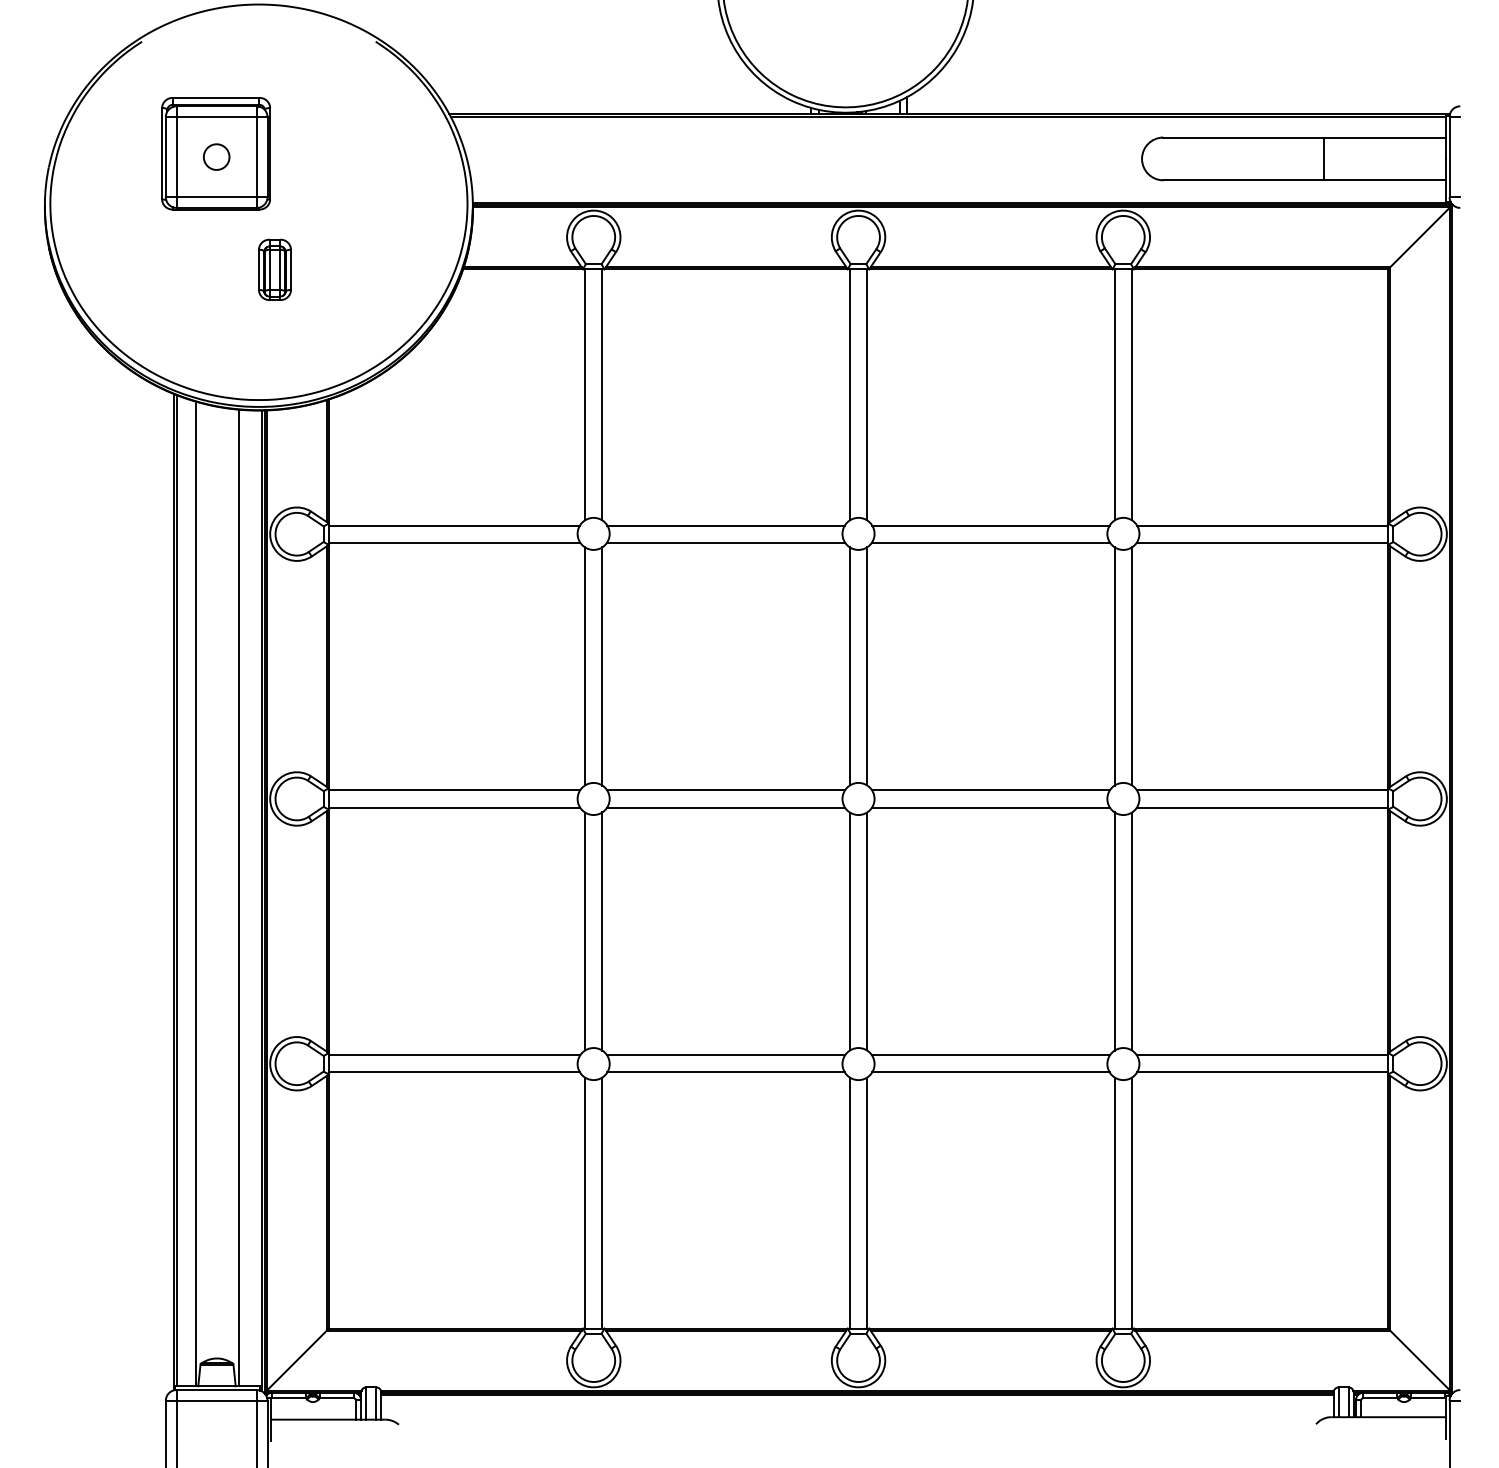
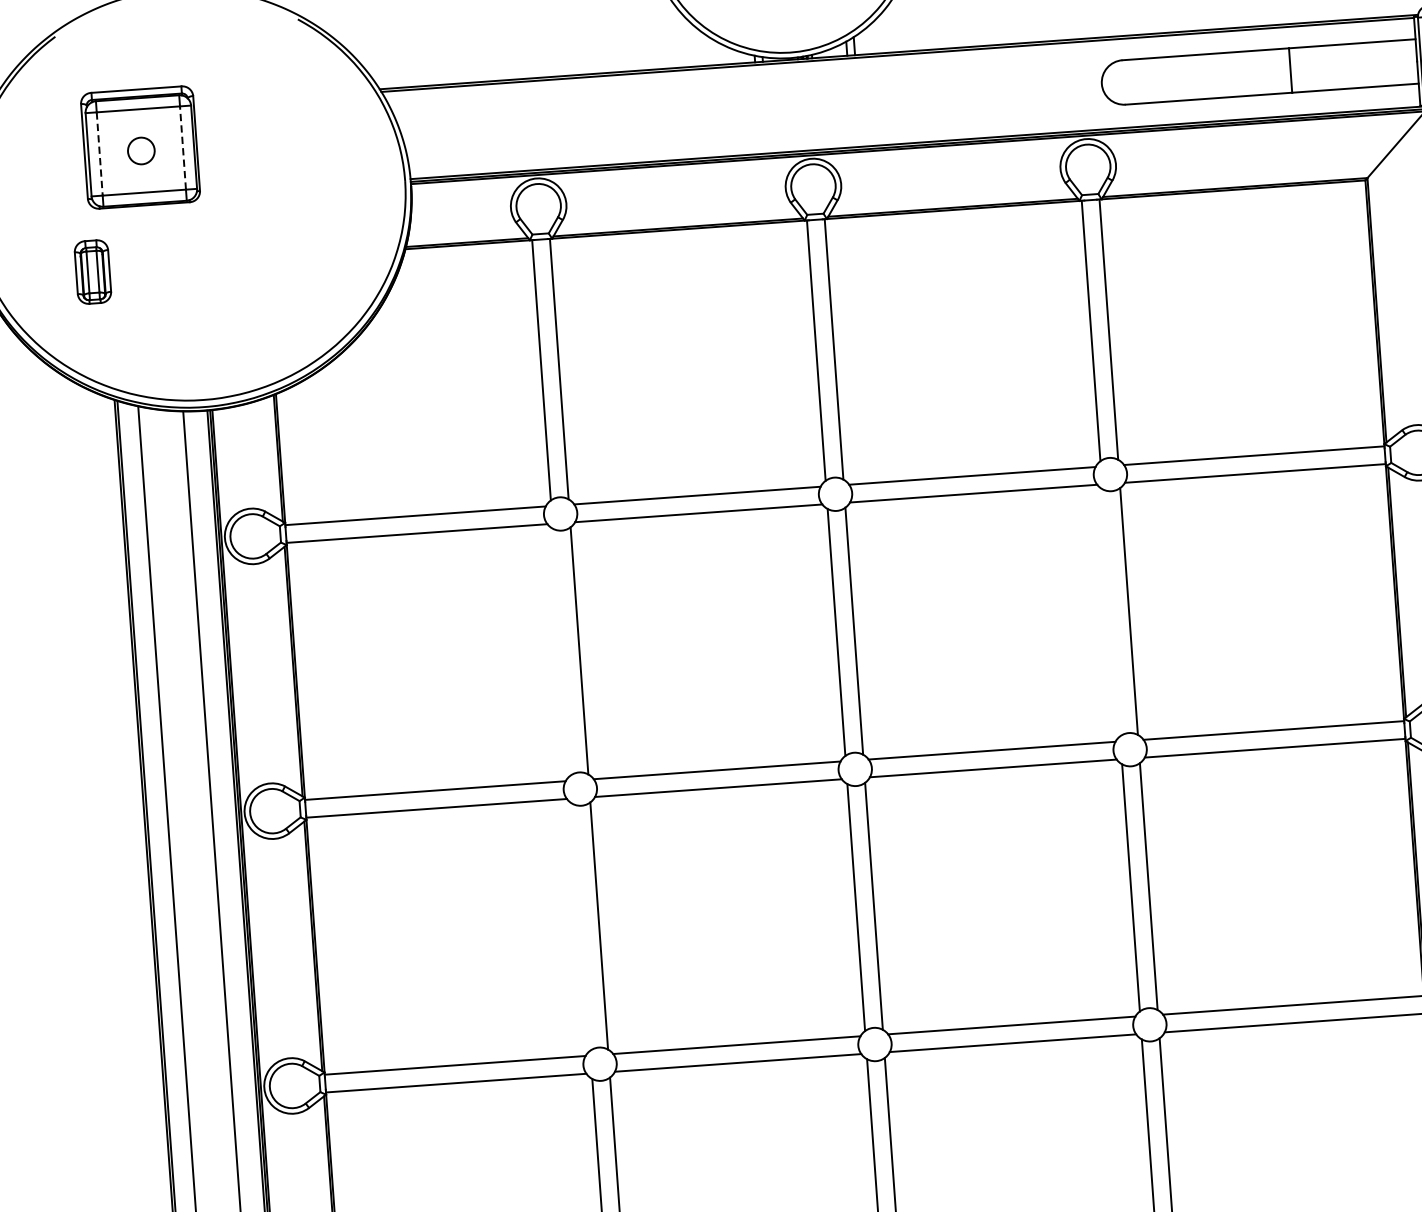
line: (256, 156) -> (182, 147), solid -> dashed
line: (176, 157) -> (99, 154), solid -> dashed
part: (274, 269) -> (92, 271), moved
line: (585, 666) -> (562, 652), removed
line: (1114, 666) -> (1111, 612), removed
line: (585, 931) -> (581, 927), removed

